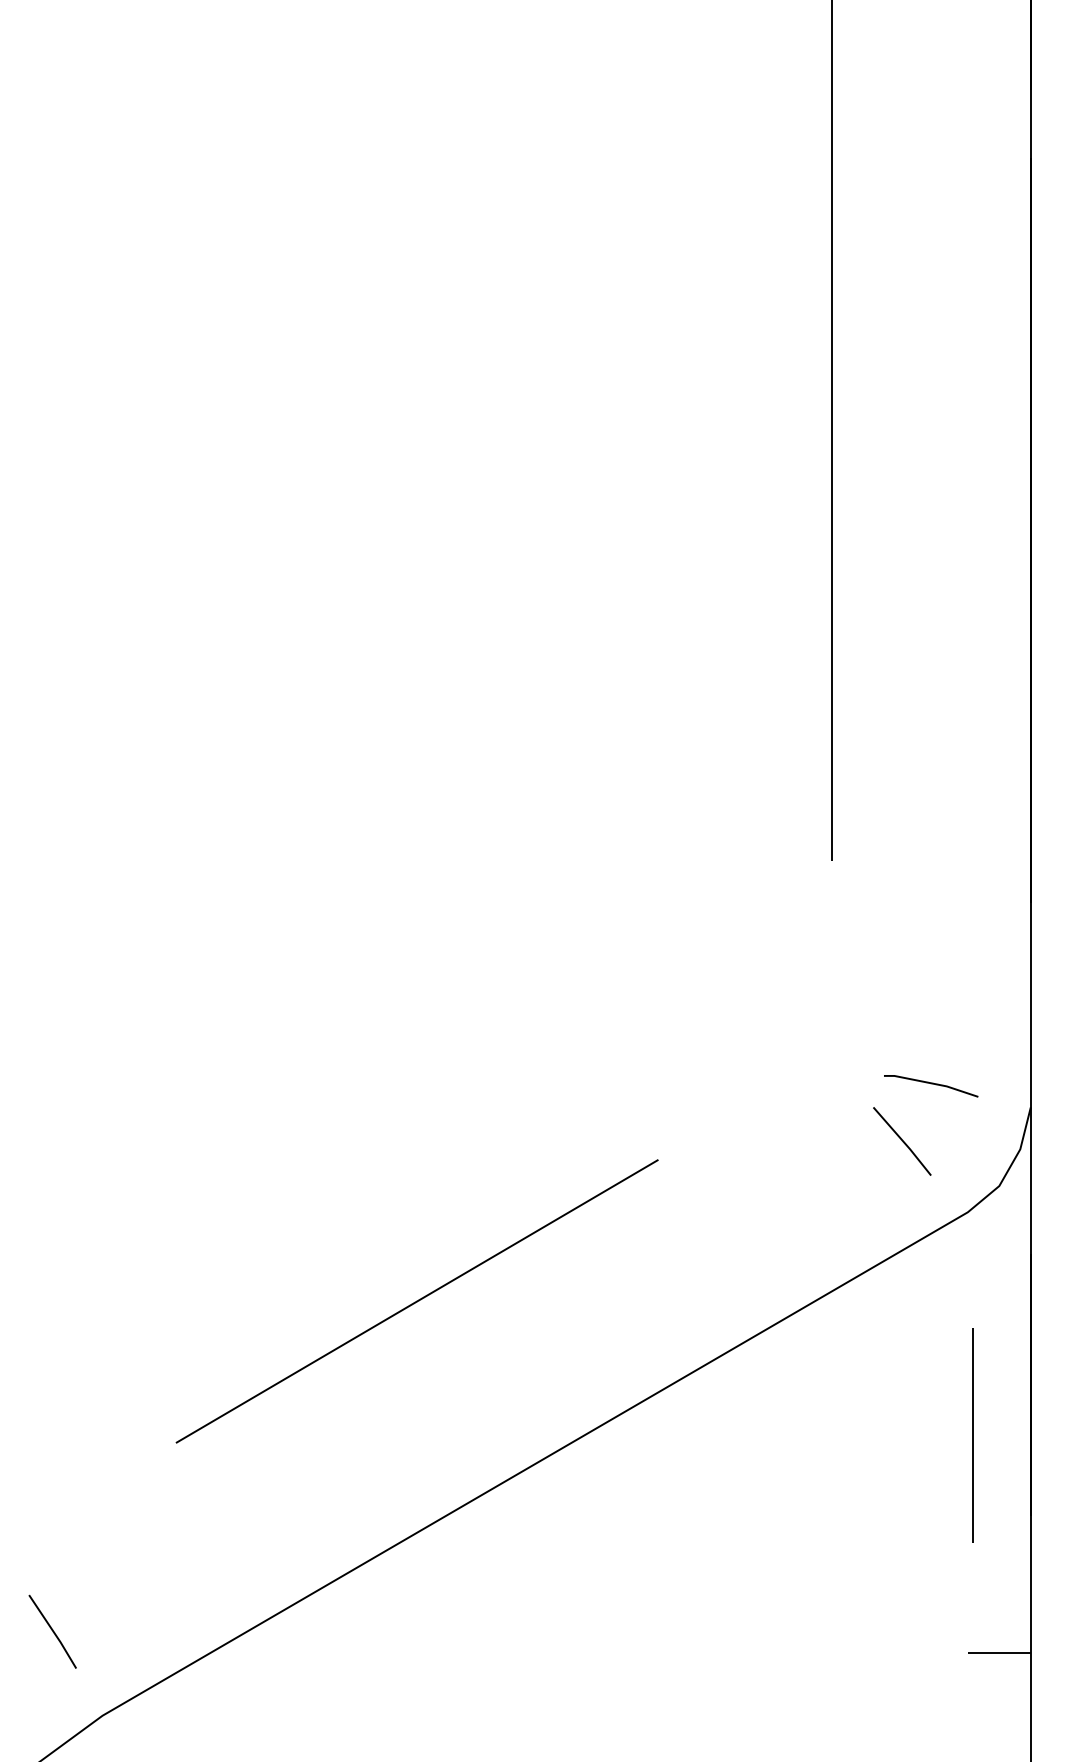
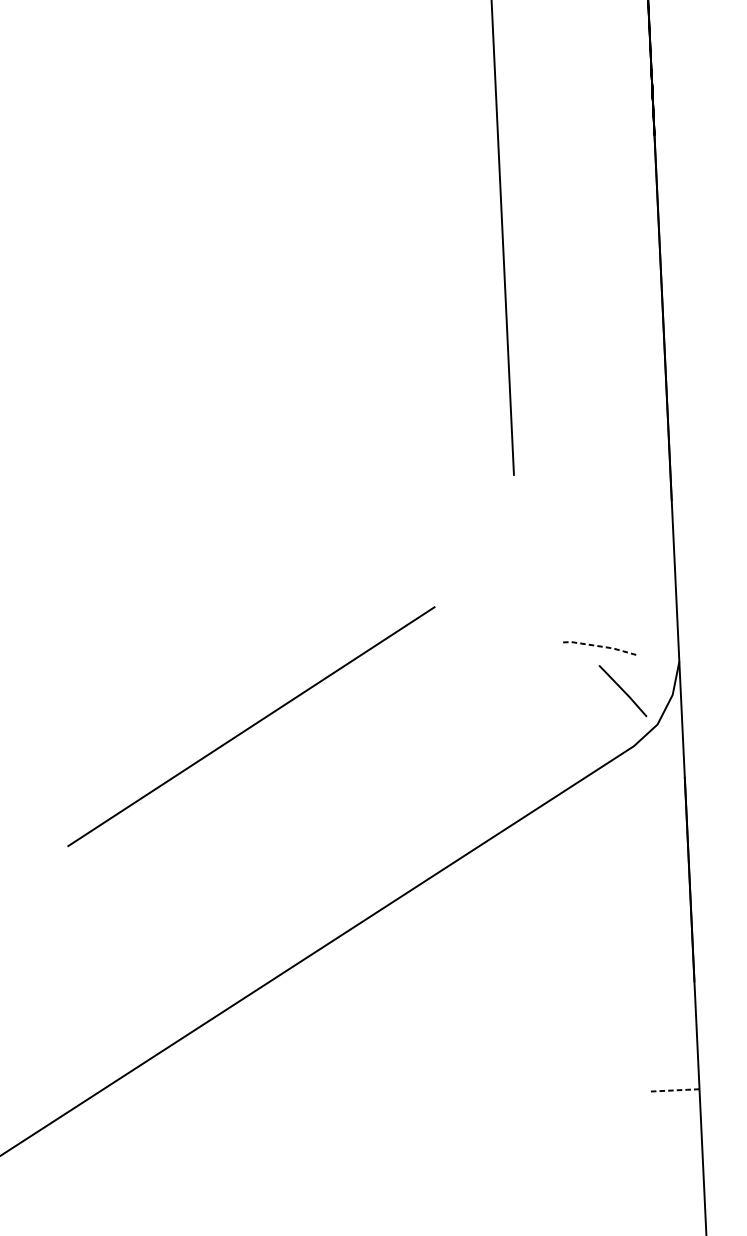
line: (932, 1083) -> (601, 646), solid -> dashed
line: (902, 1141) -> (623, 691), moved
line: (416, 1301) -> (250, 726), moved
line: (972, 1435) -> (645, 921), removed
line: (999, 1652) -> (674, 1090), solid -> dashed

